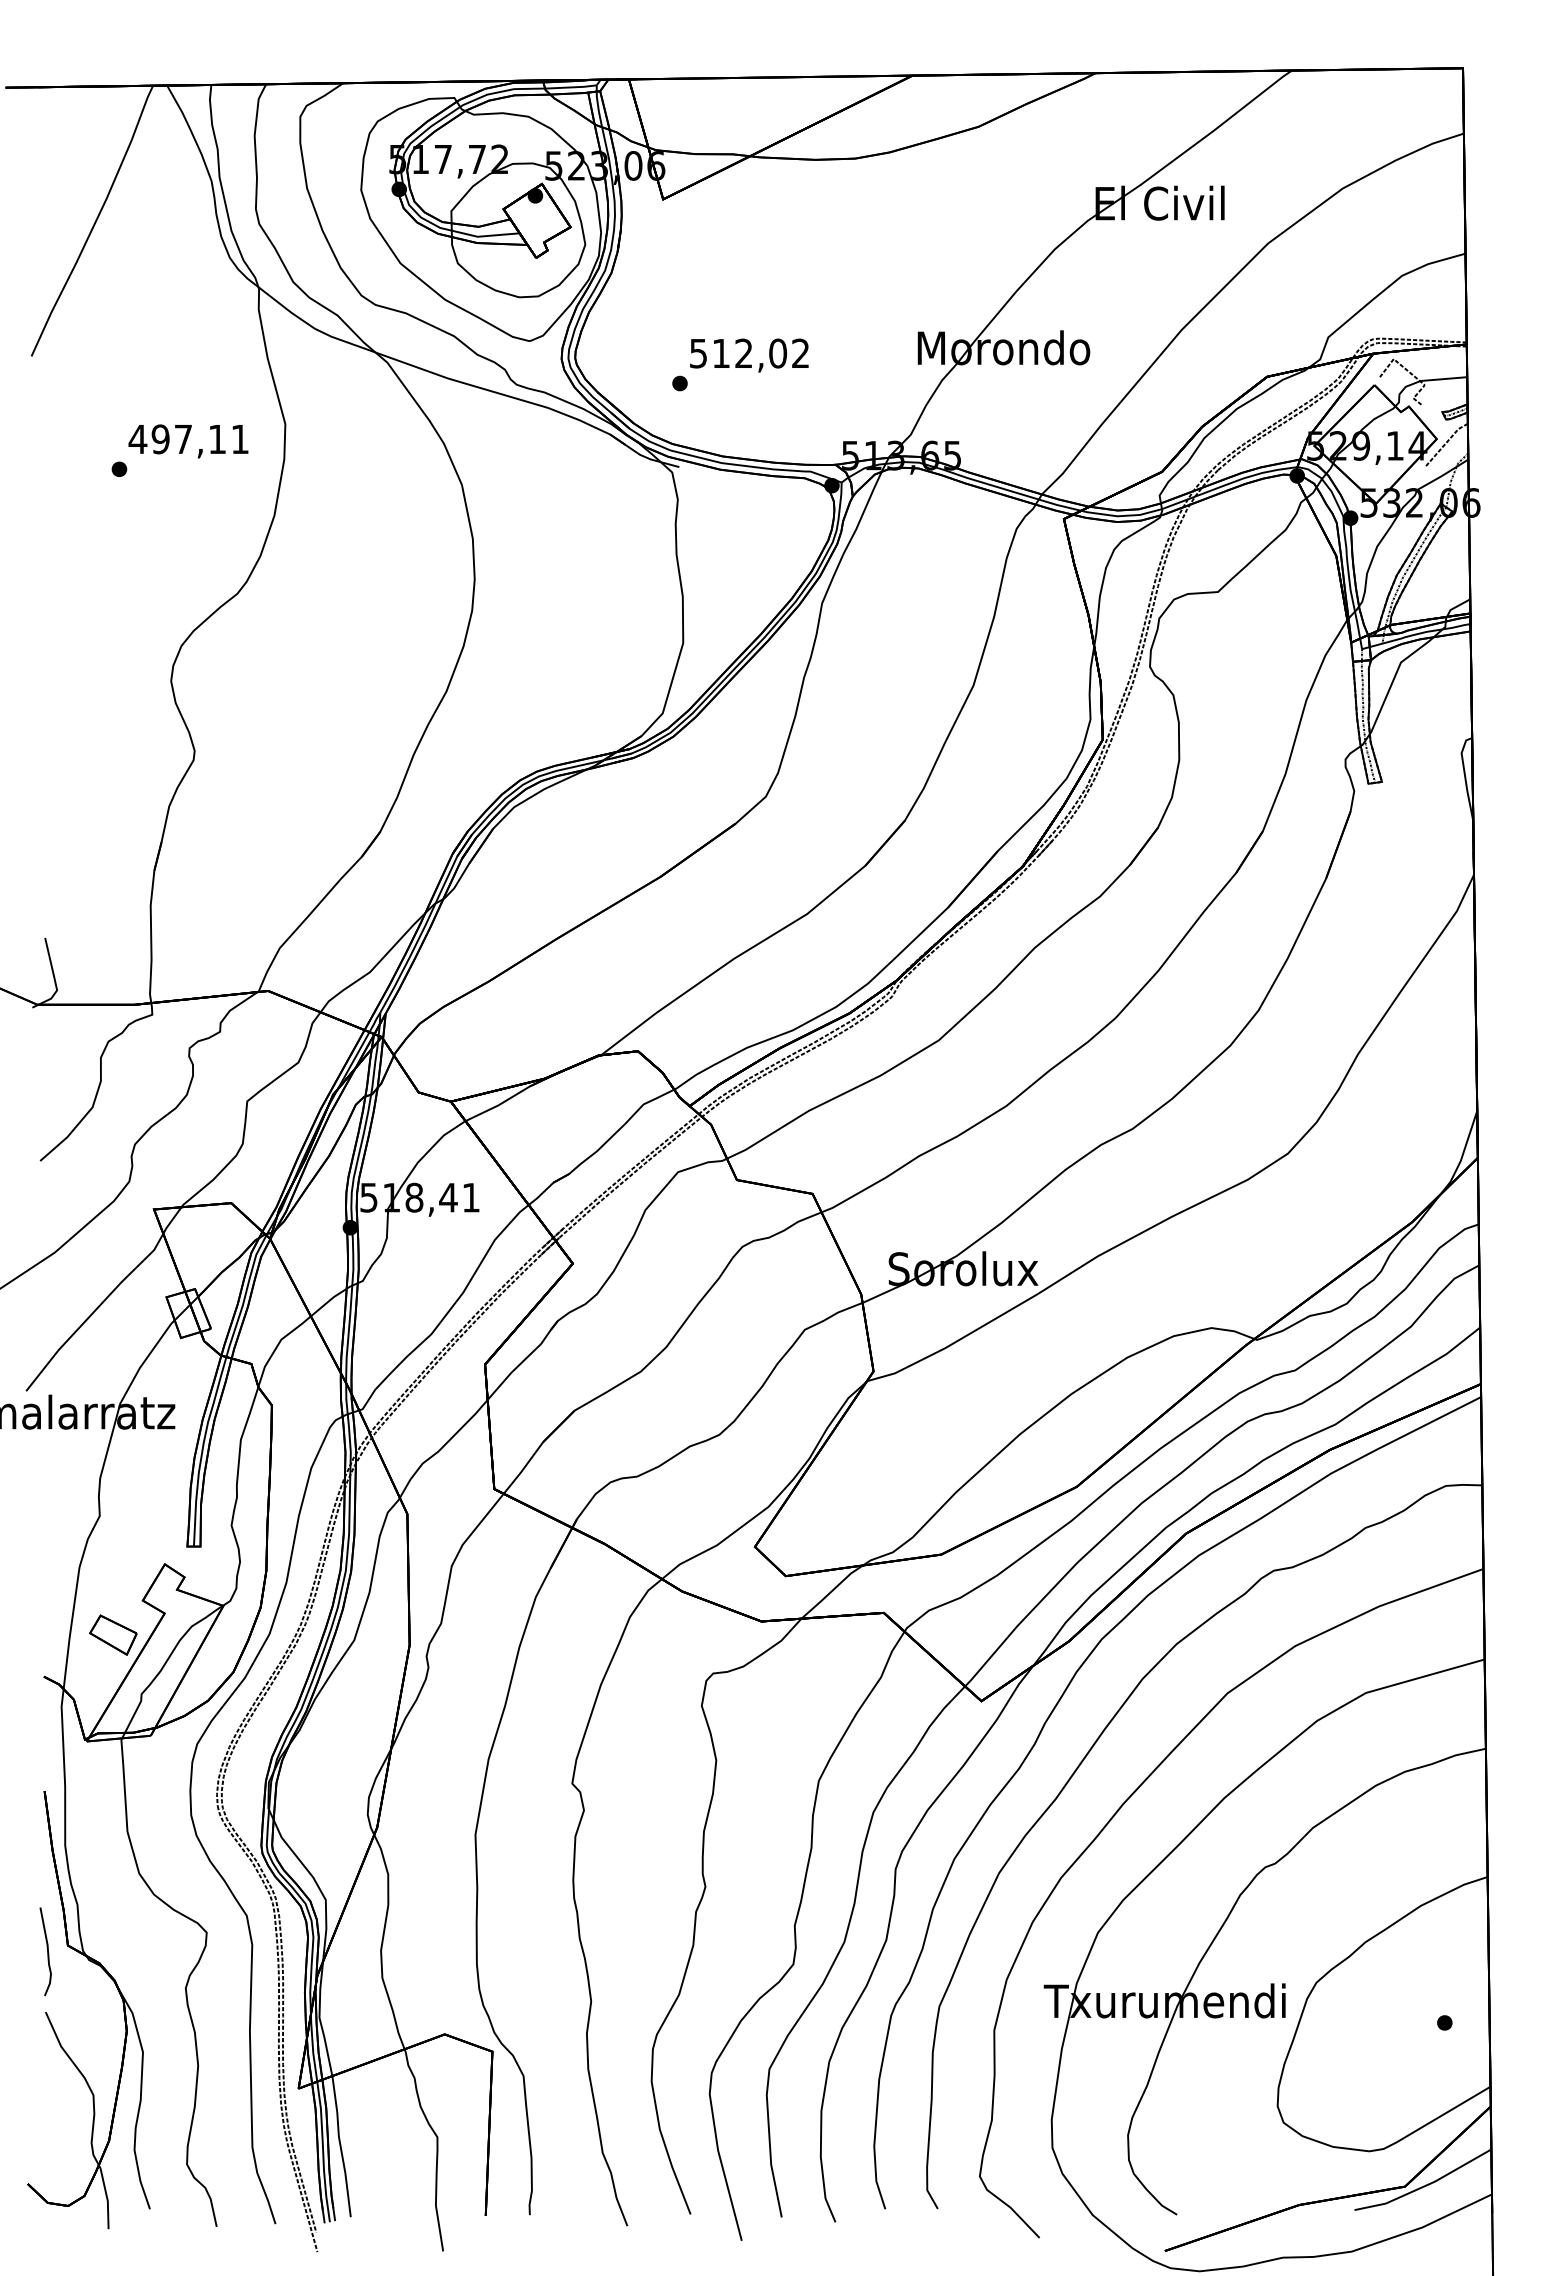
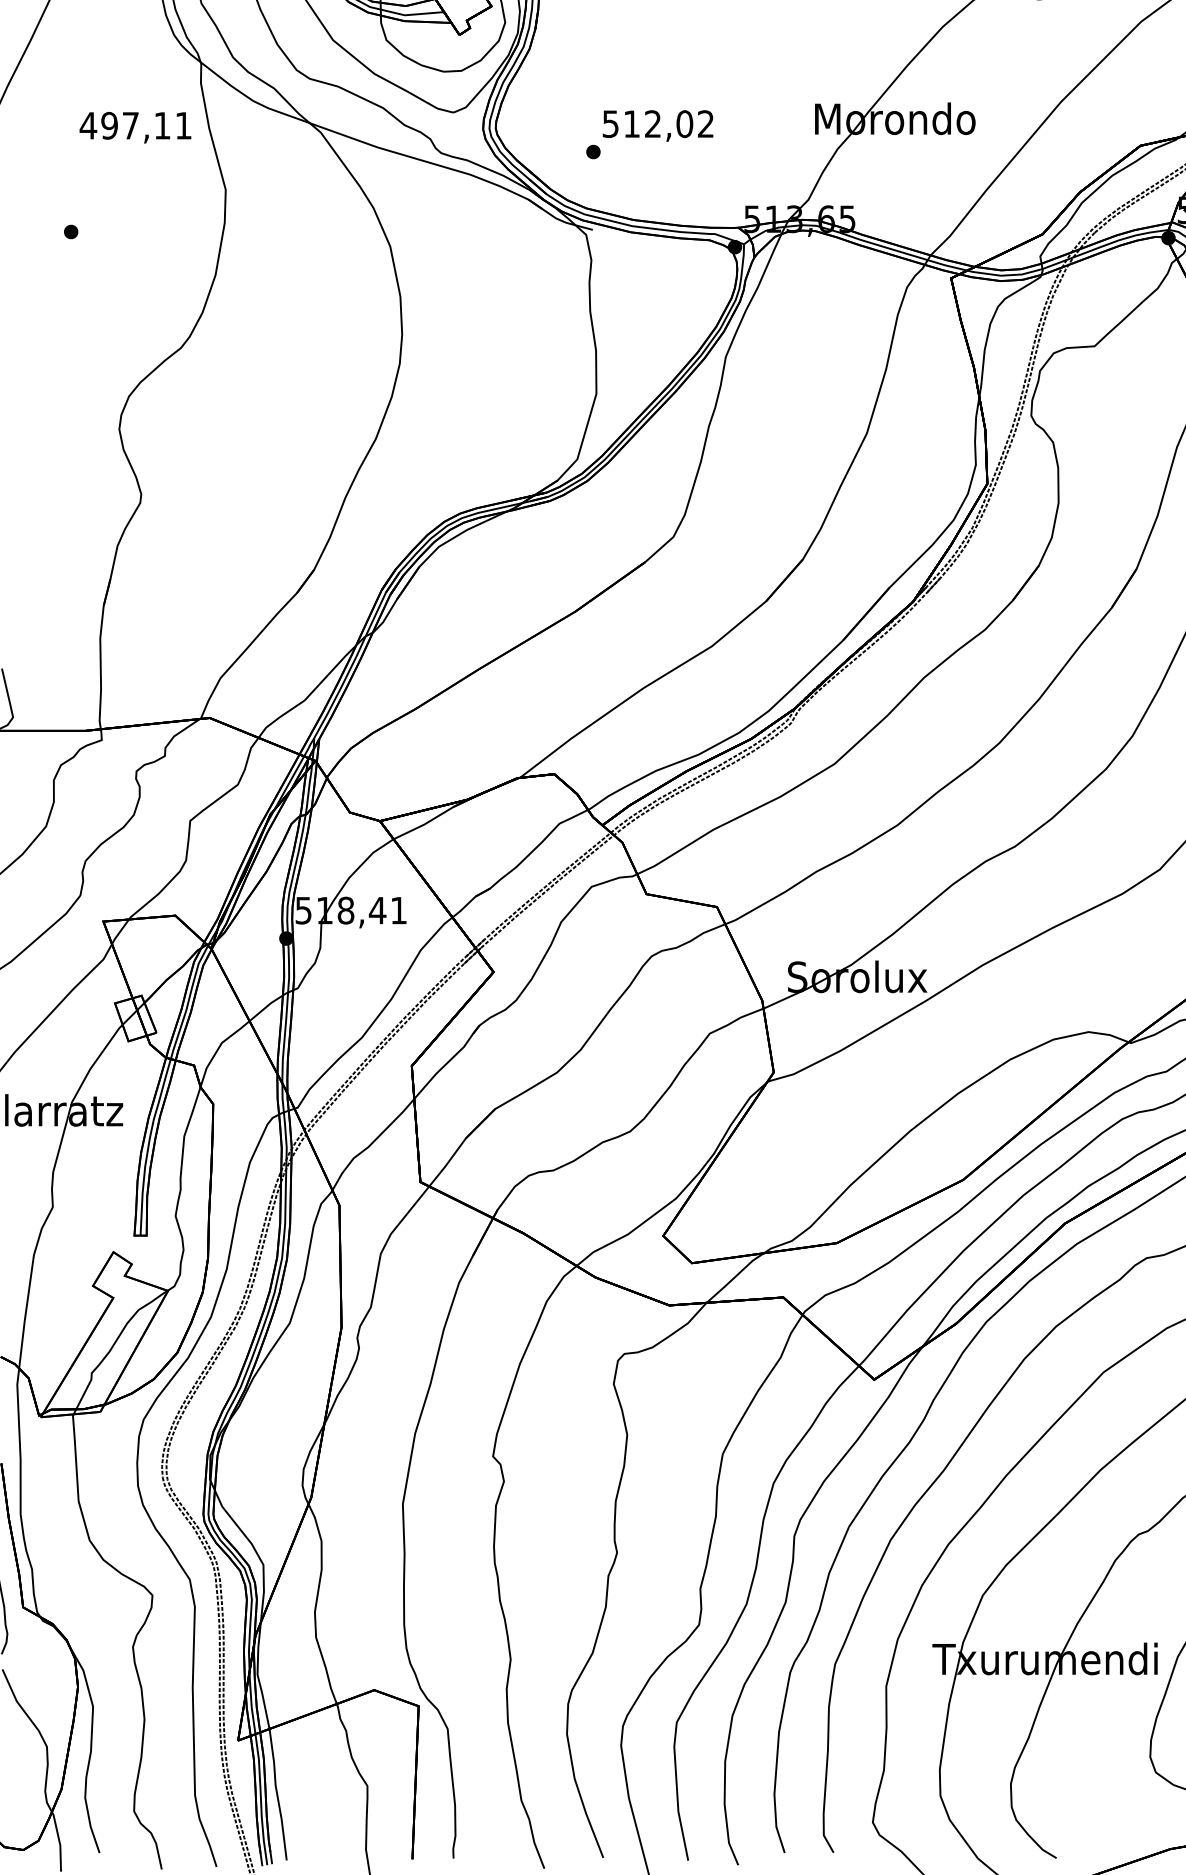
text: (188, 441) -> (135, 127), moved
part: (113, 1634) -> (65, 1317), removed

